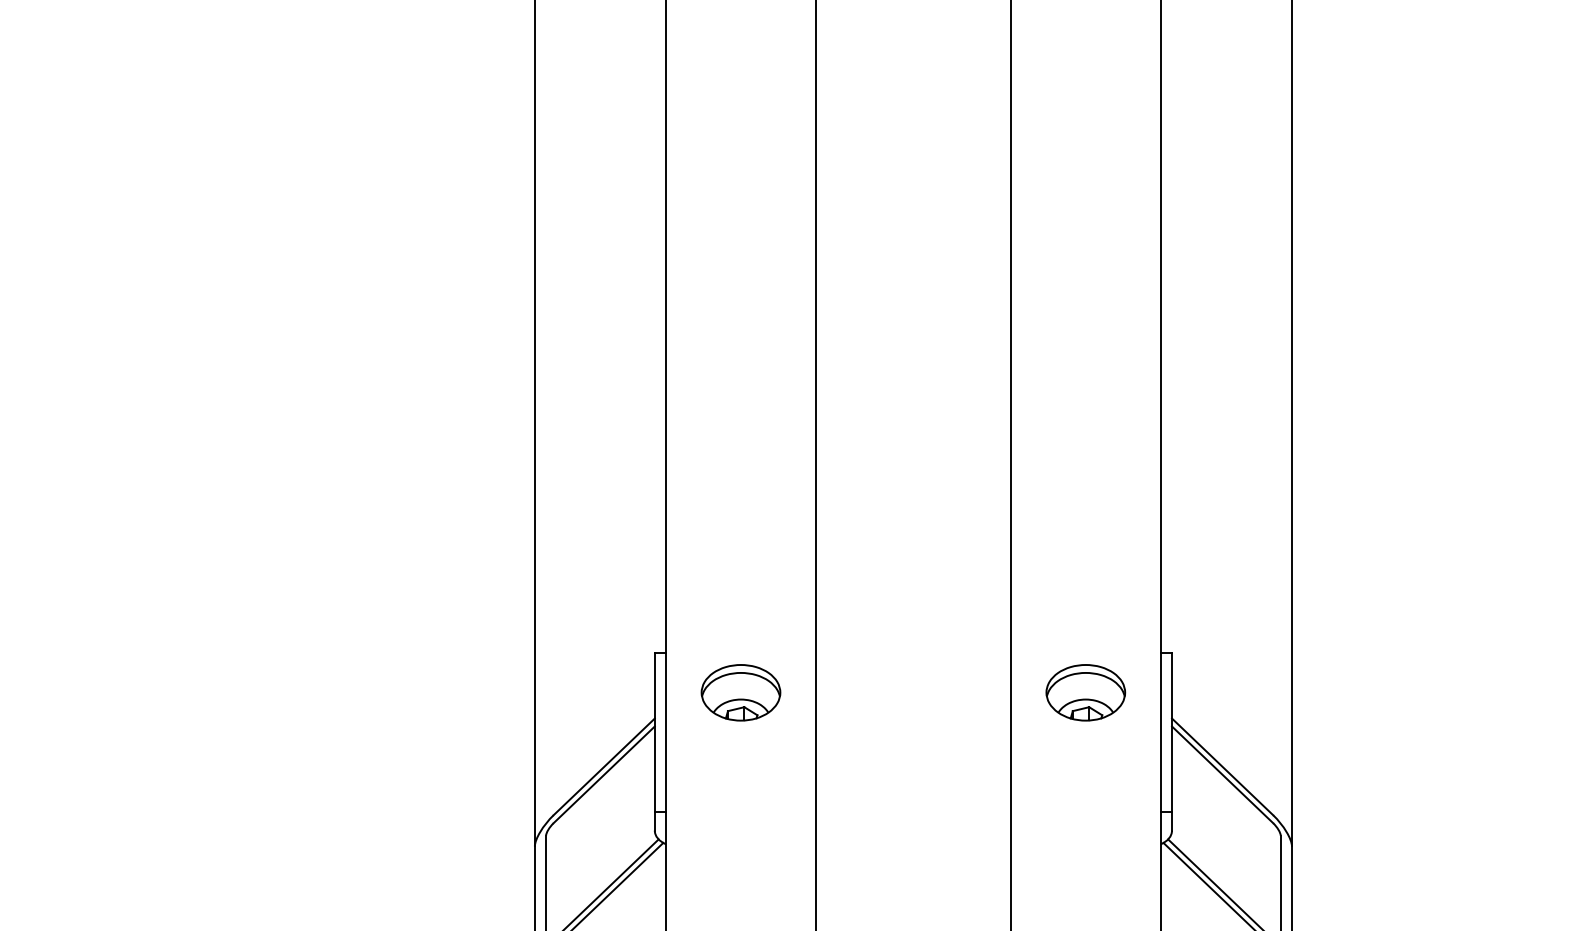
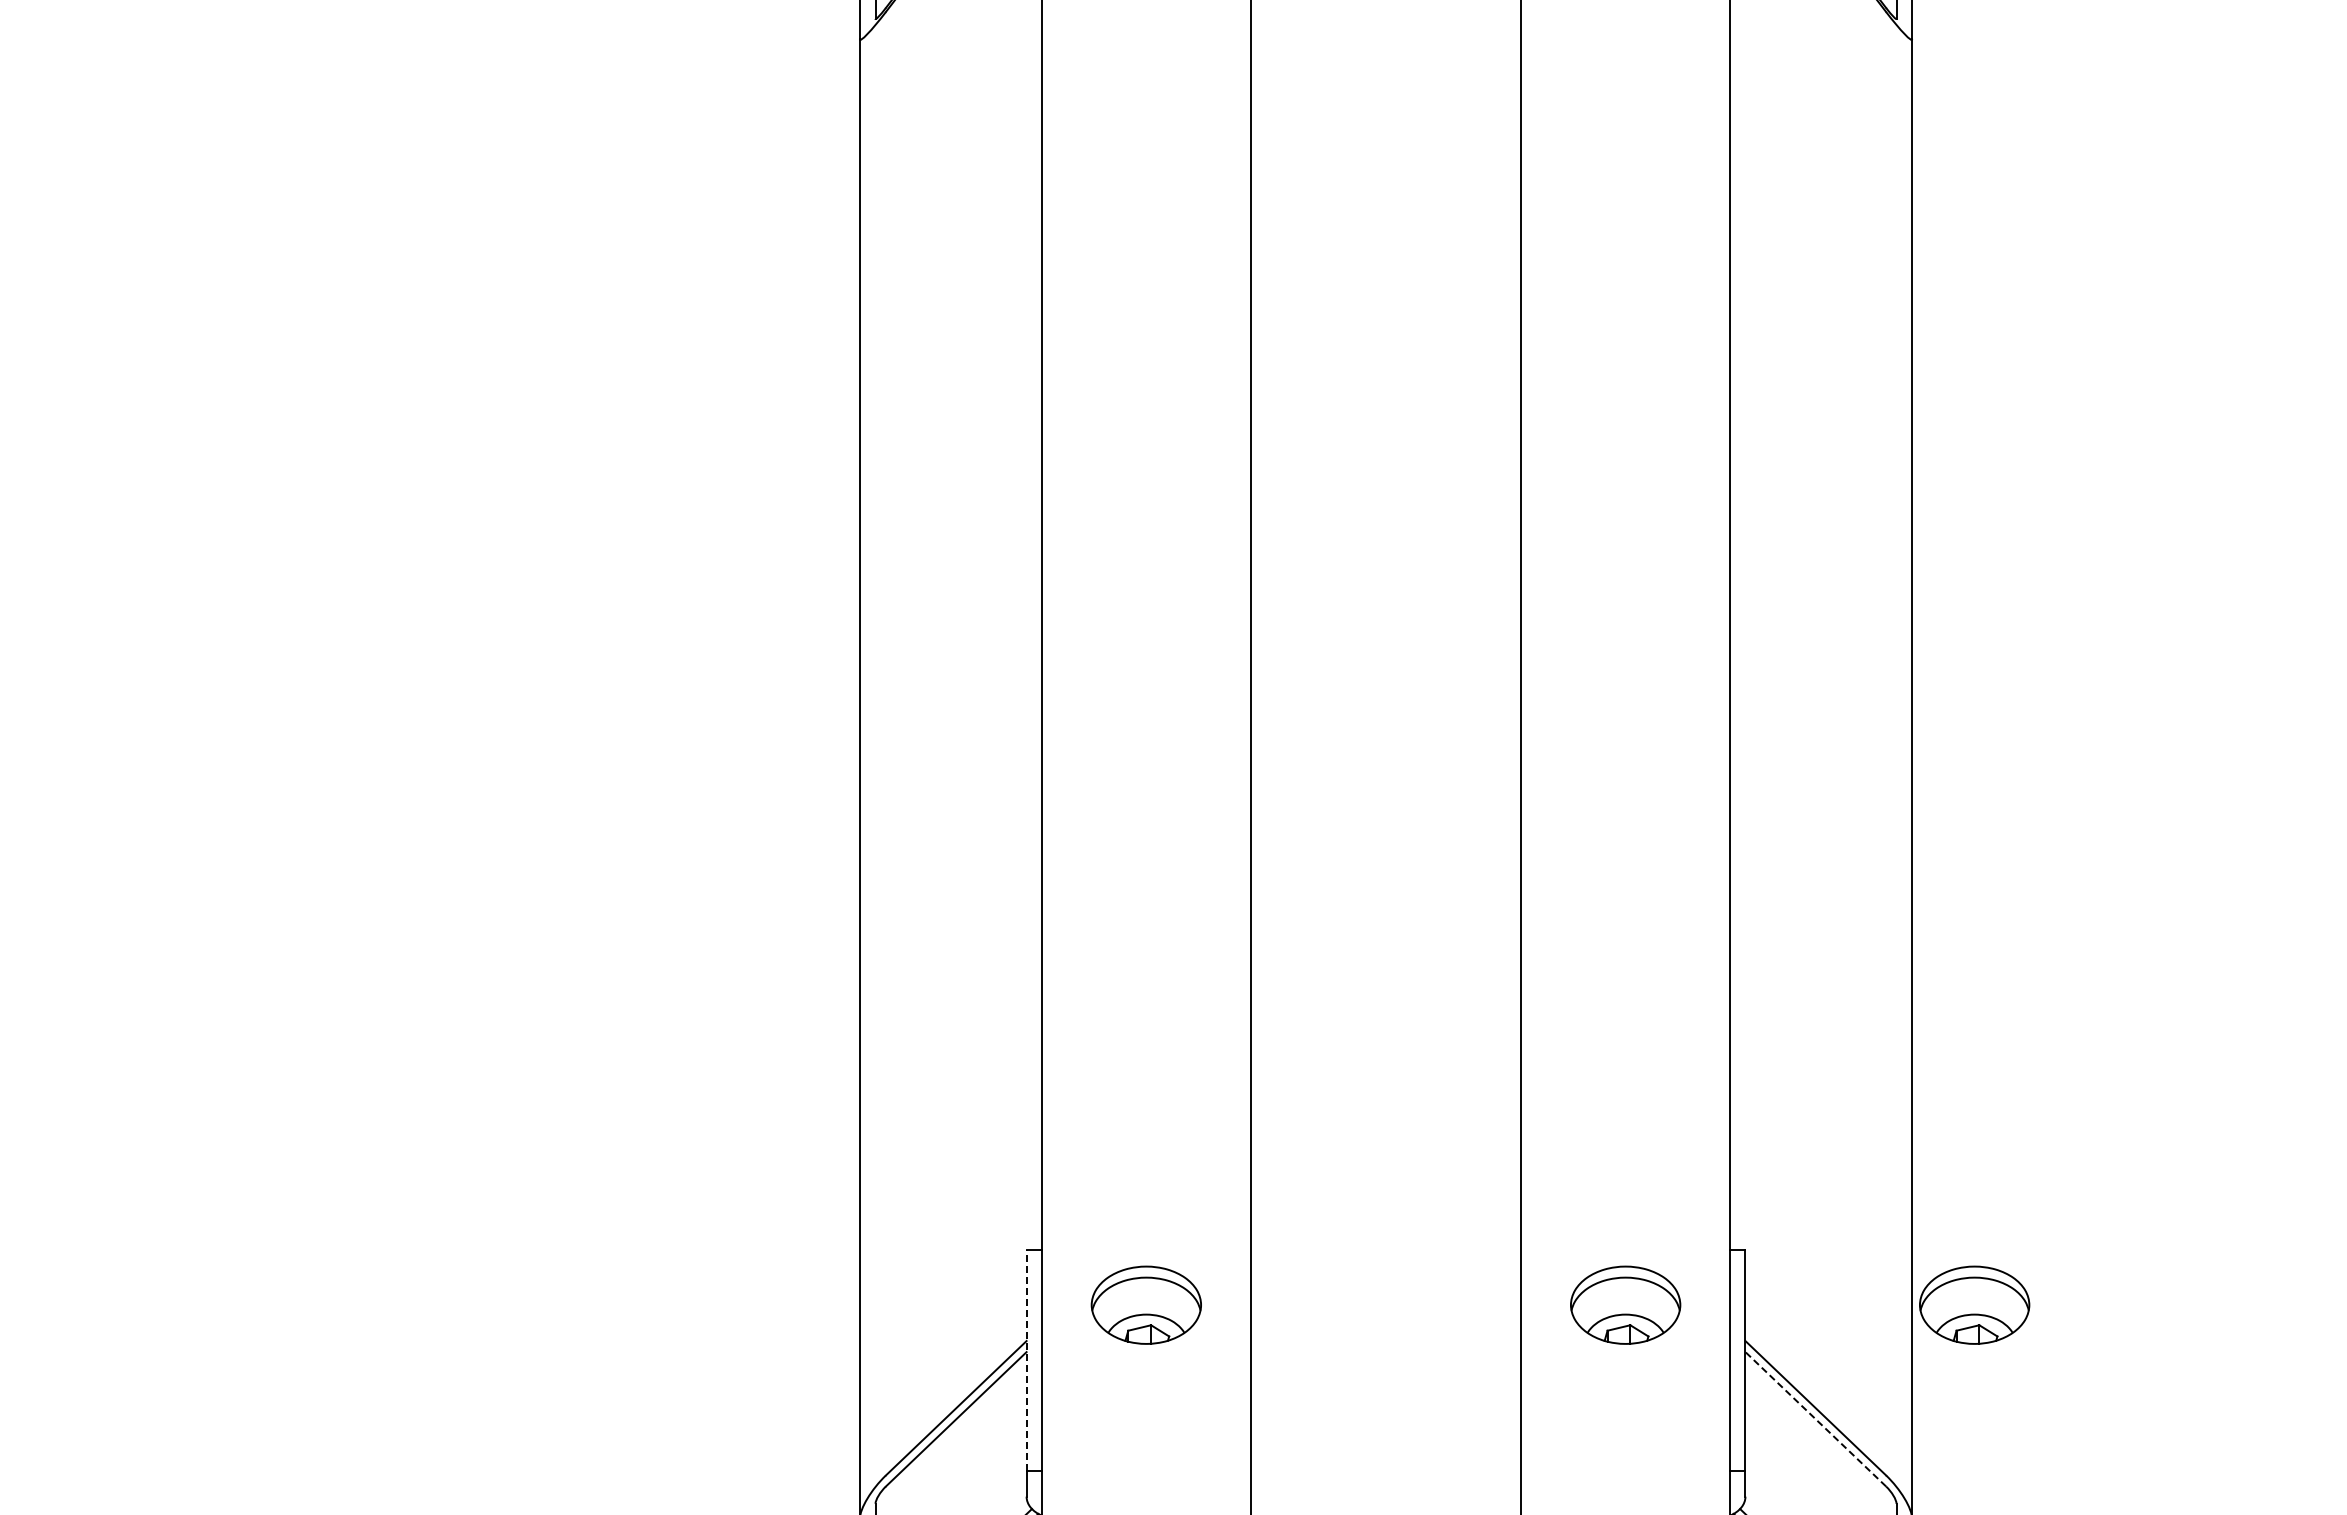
part: (1336, 692) -> (1974, 1304), added
line: (654, 732) -> (1026, 1360), solid -> dashed
line: (1222, 774) -> (1815, 1418), solid -> dashed

